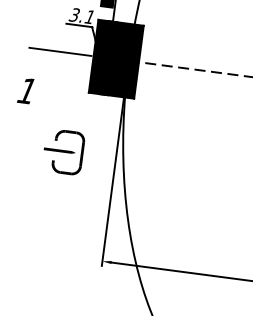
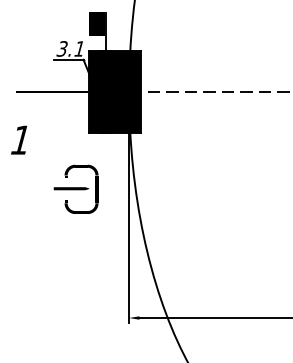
part: (63, 151) -> (75, 188), moved

